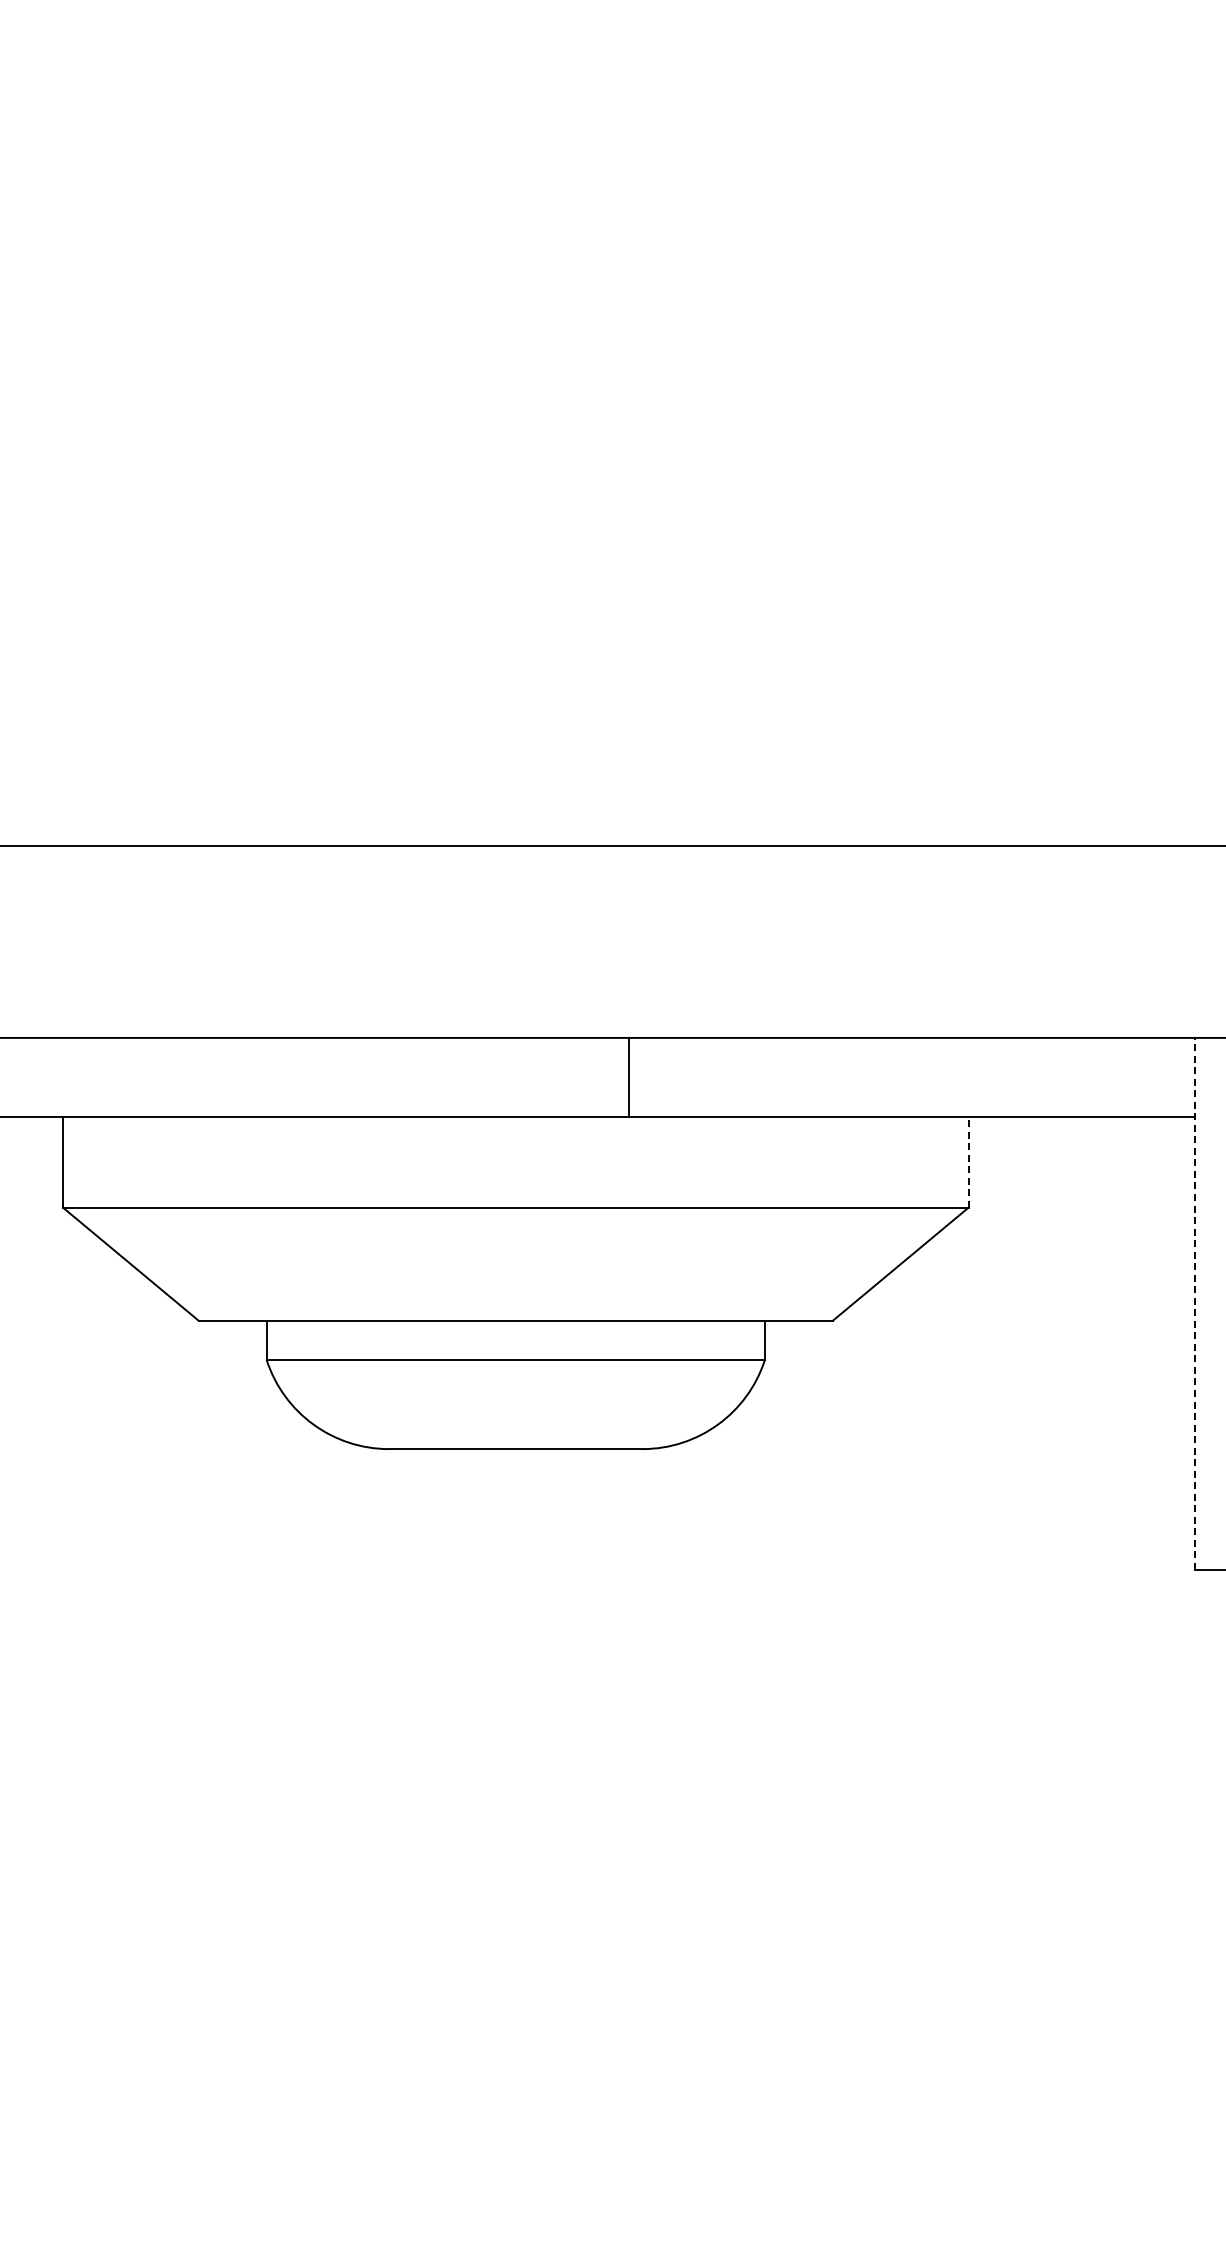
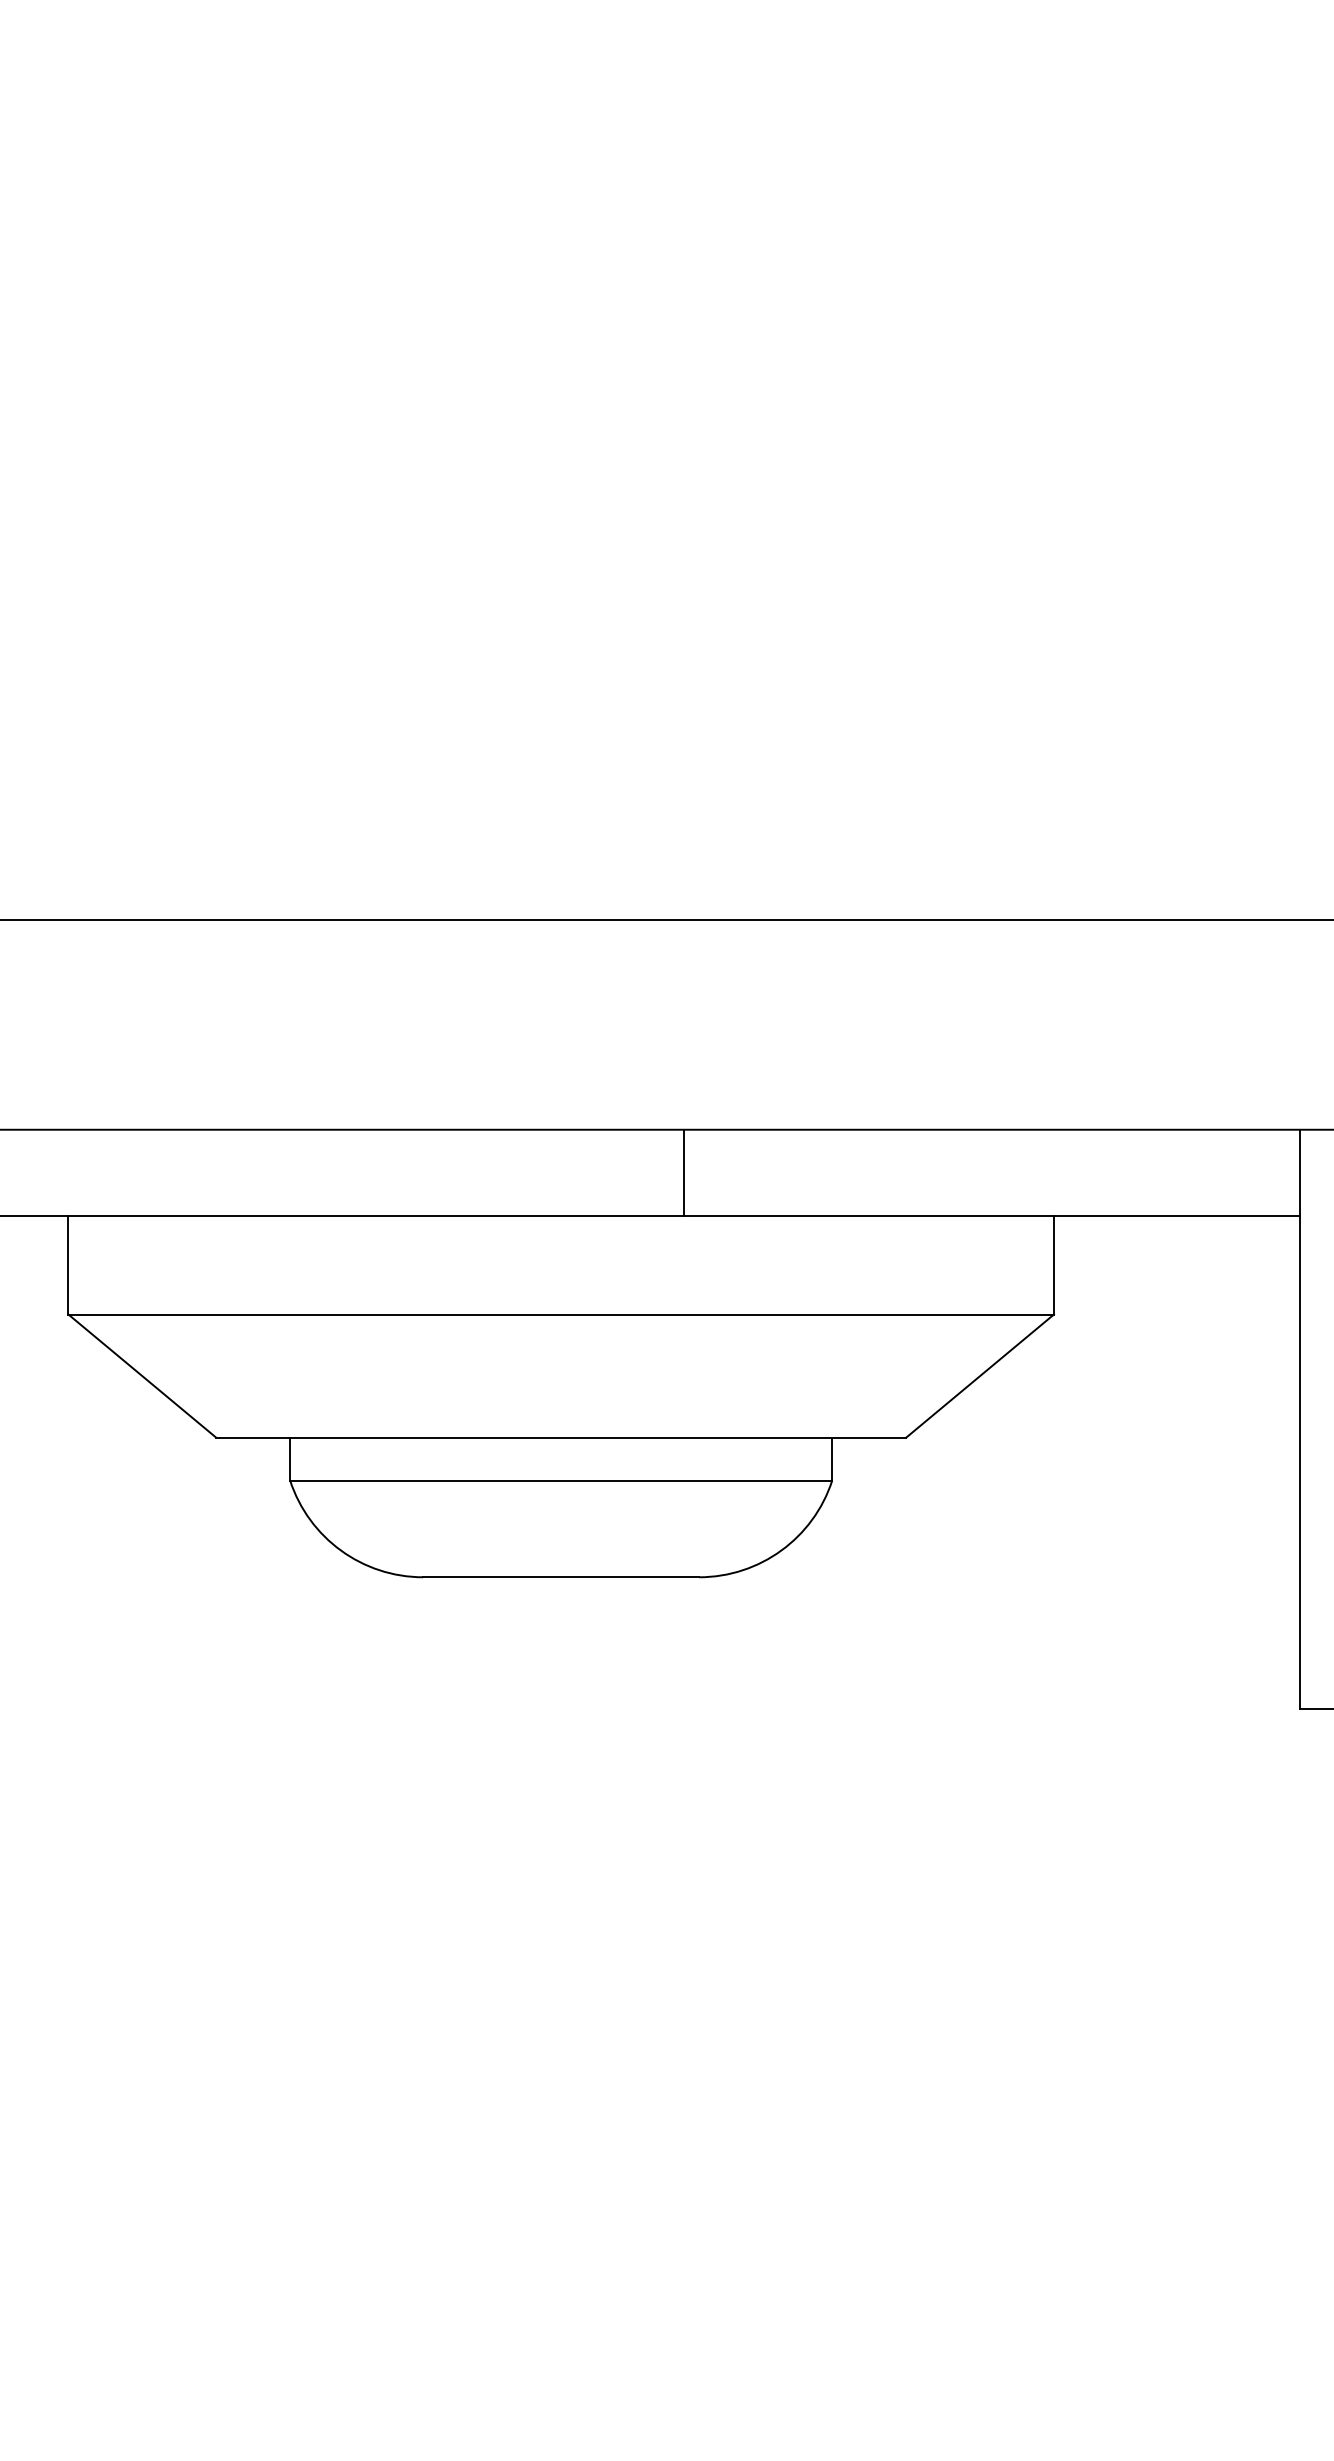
line: (968, 1161) -> (1053, 1264), dashed -> solid
line: (1194, 1303) -> (1299, 1418), dashed -> solid

